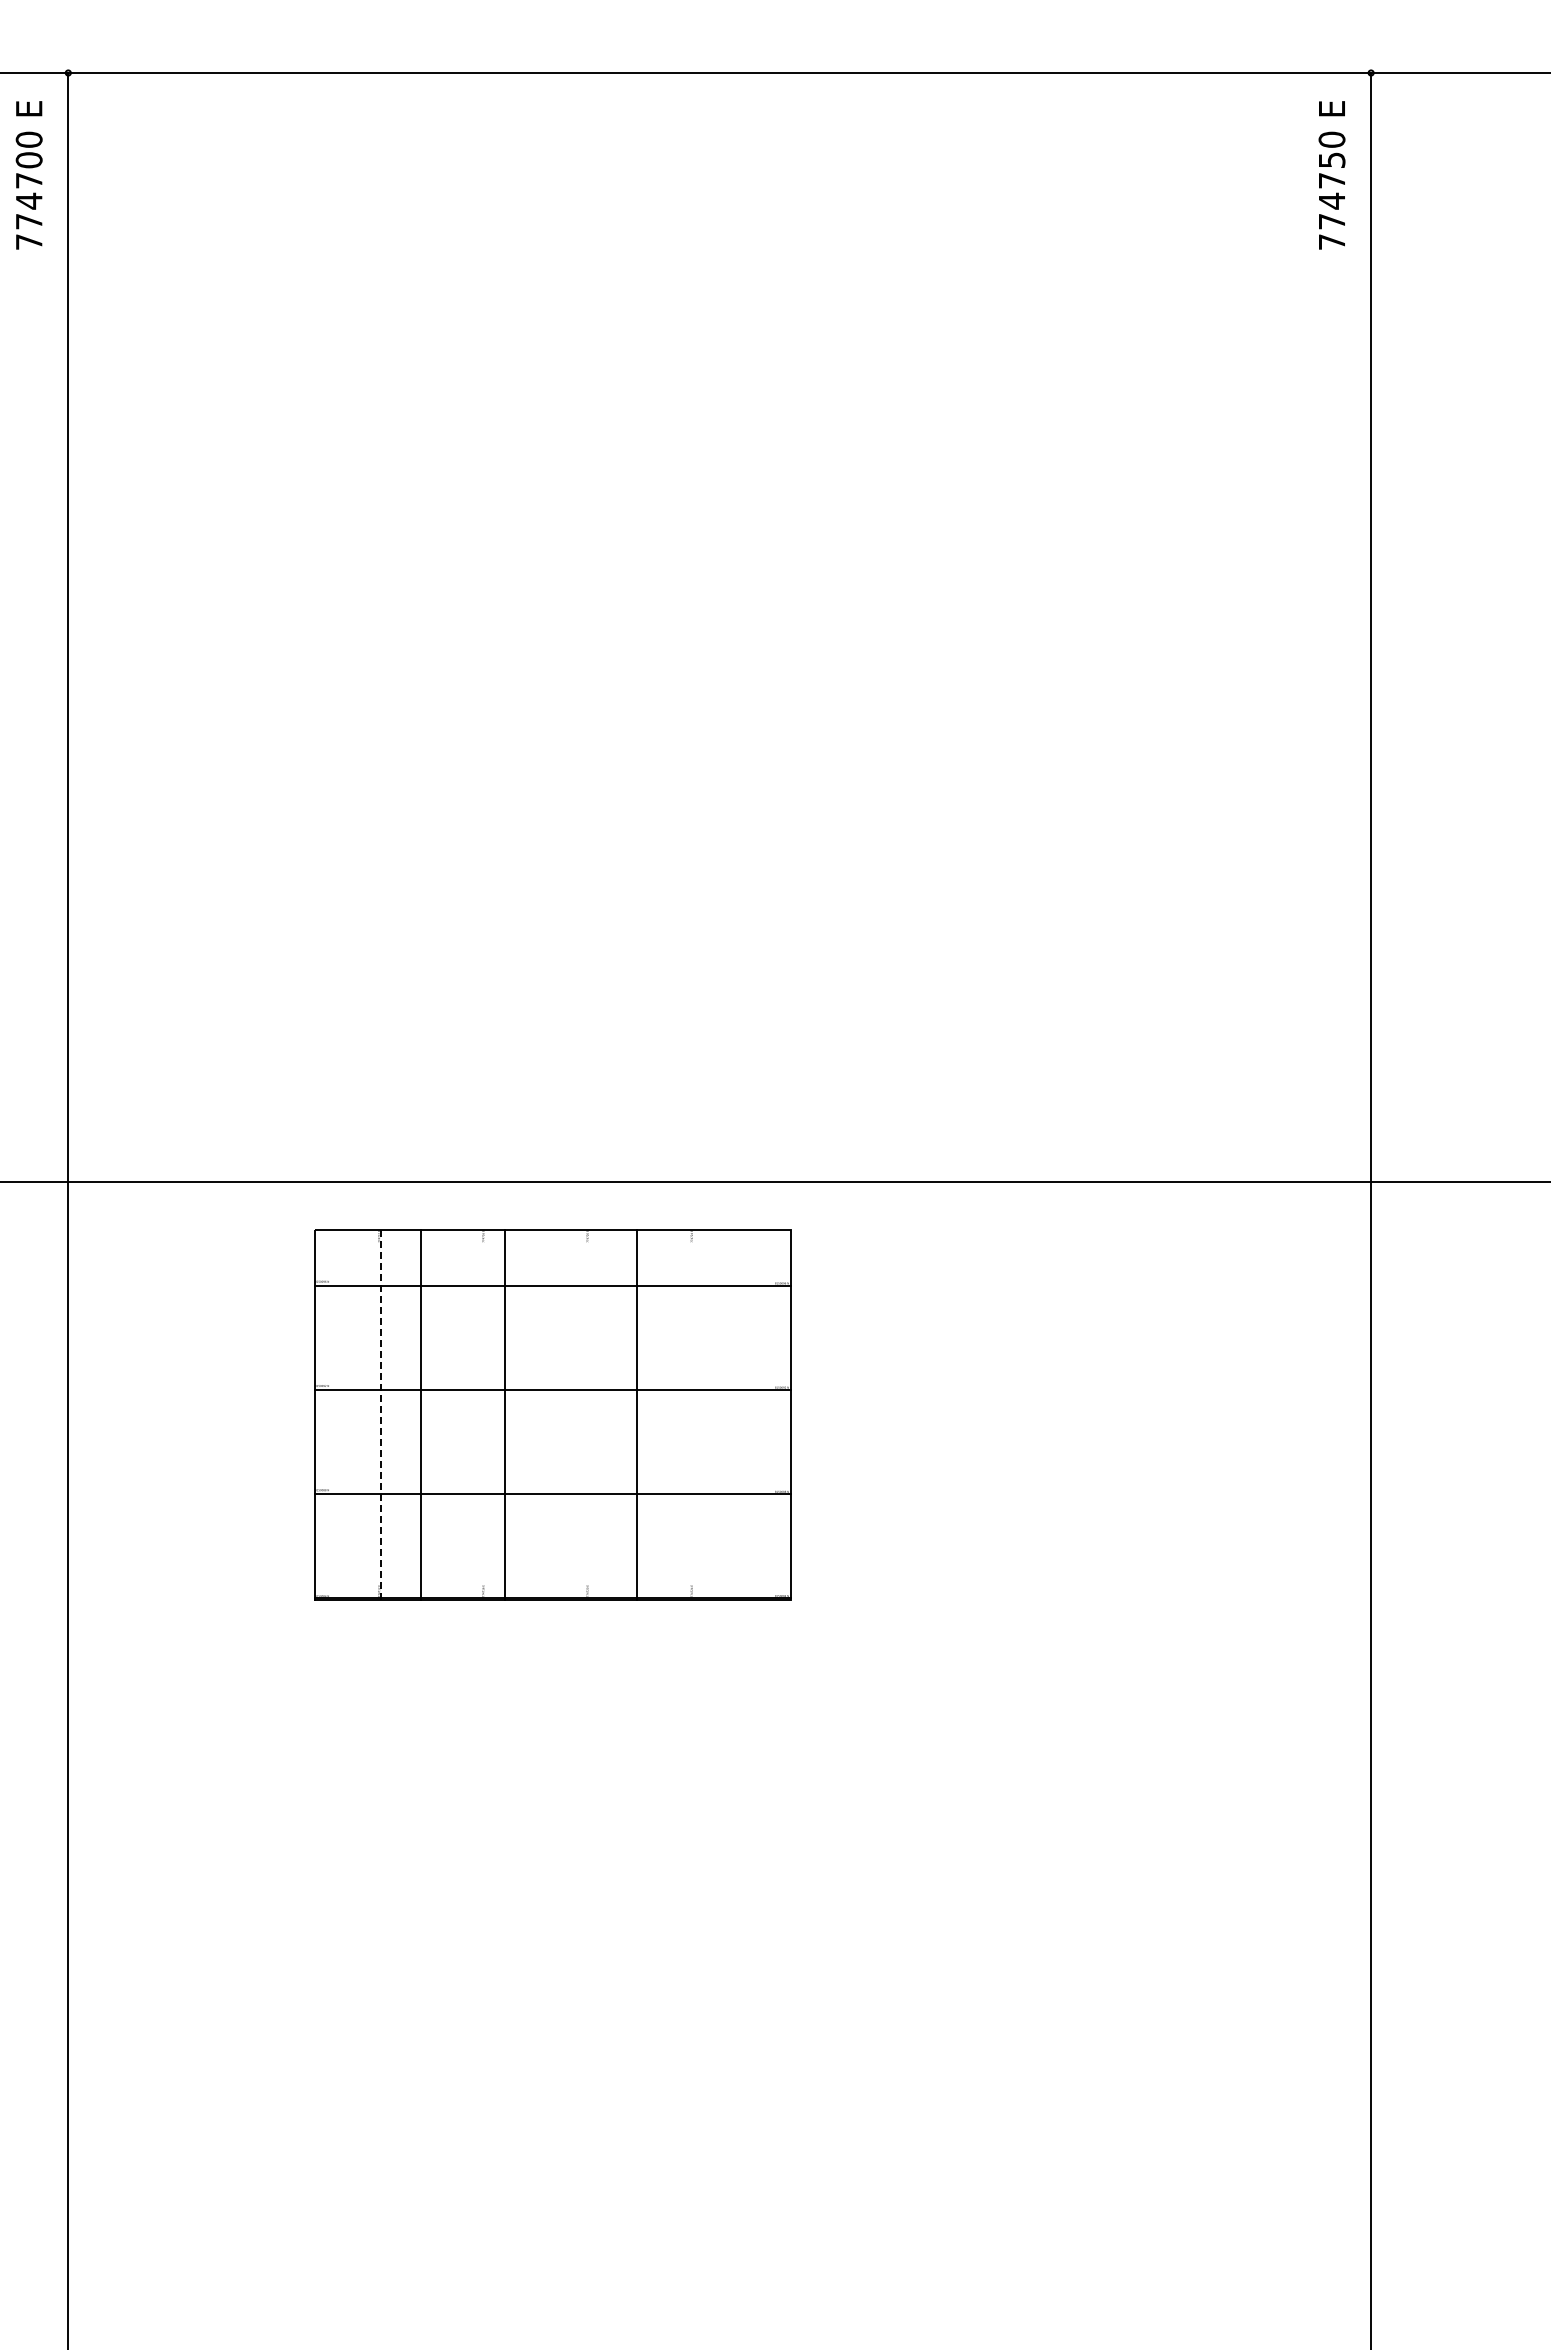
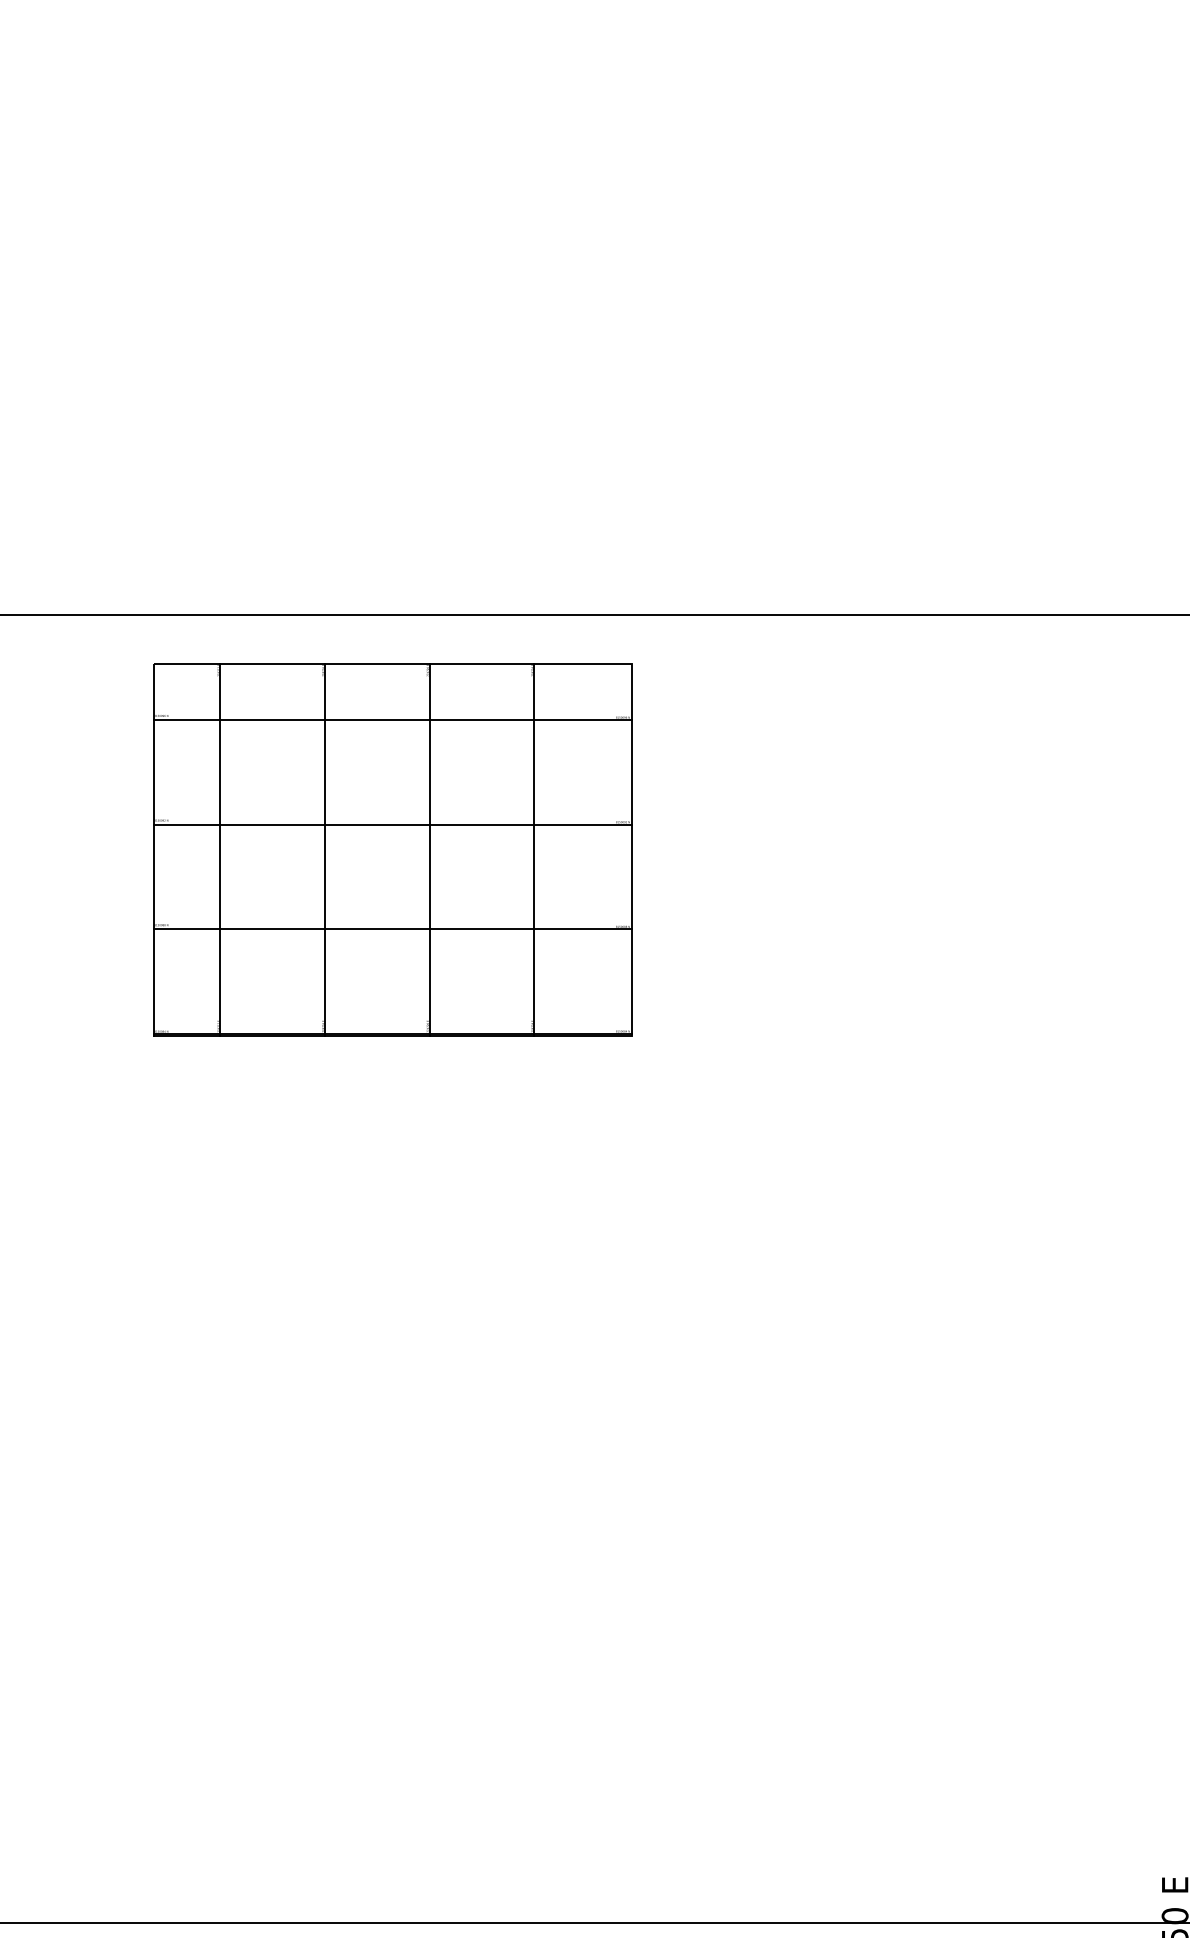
line: (380, 1415) -> (219, 850), dashed -> solid
line: (421, 1415) -> (325, 850), moved
line: (505, 1415) -> (429, 850), moved
line: (636, 1415) -> (534, 850), moved

